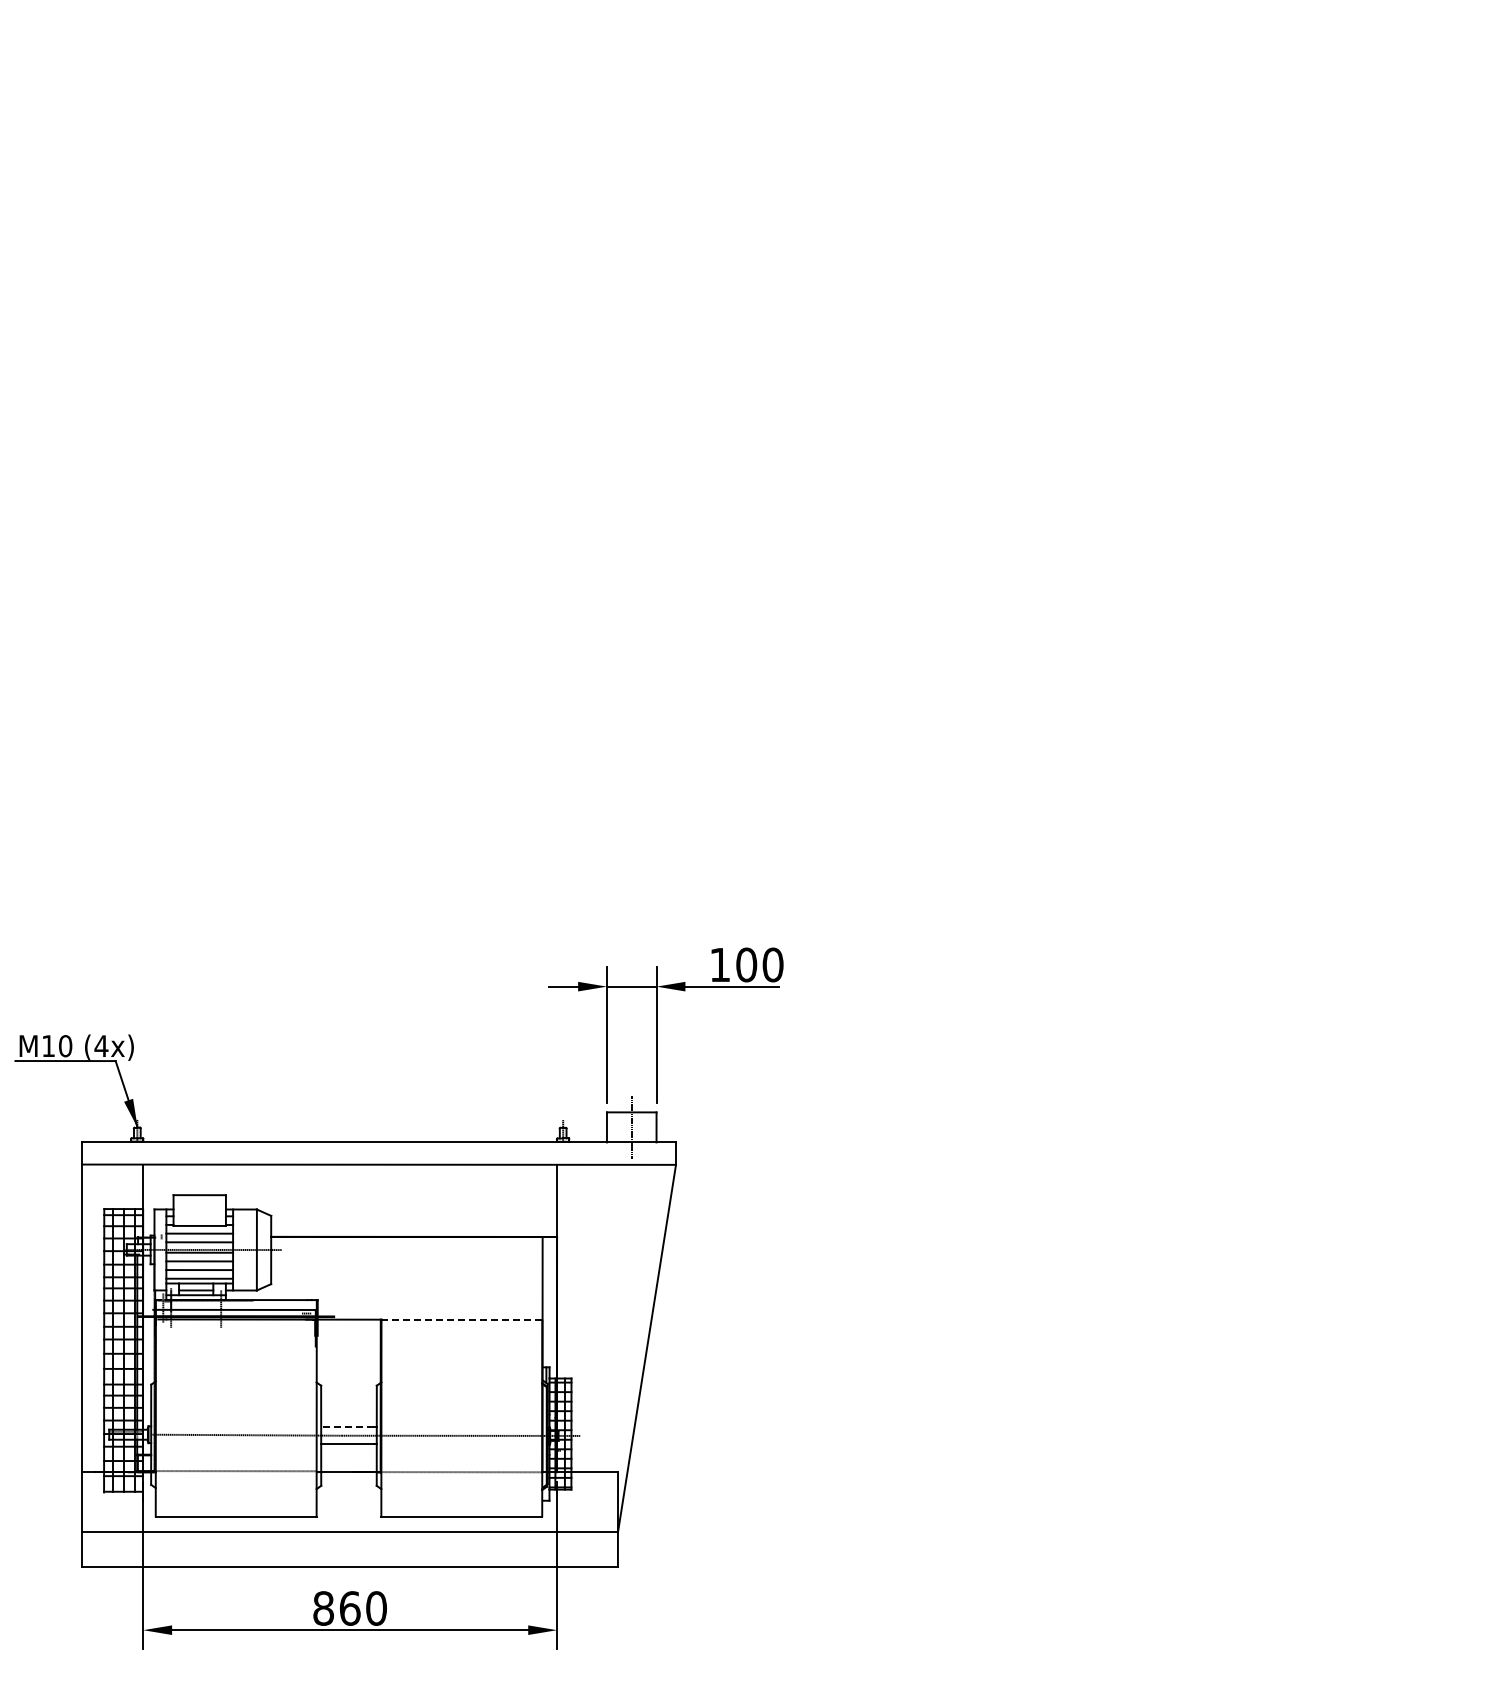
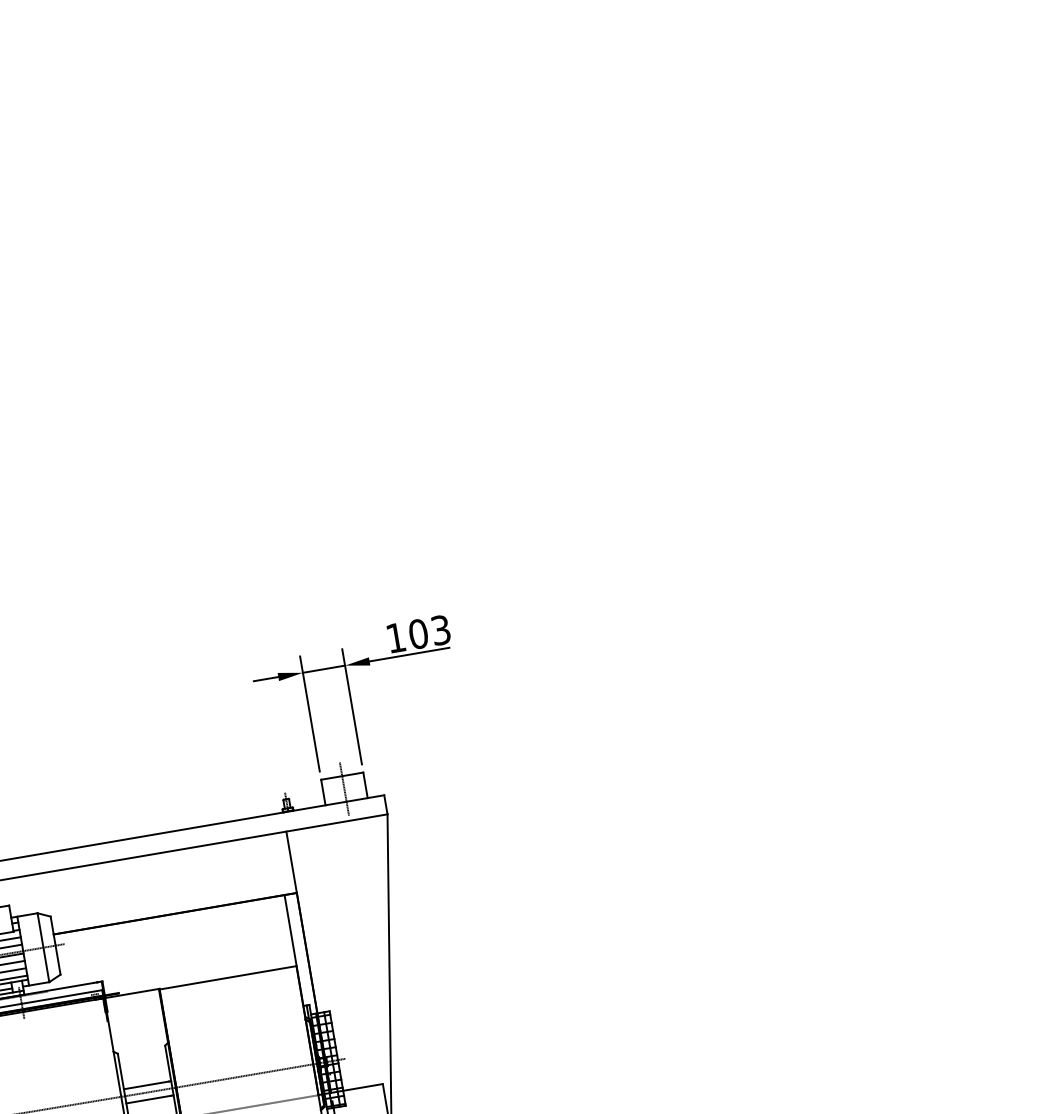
text: (772, 964) -> (440, 629), 100 -> 103
line: (462, 1320) -> (228, 977), dashed -> solid
line: (347, 1427) -> (146, 1085), dashed -> solid

